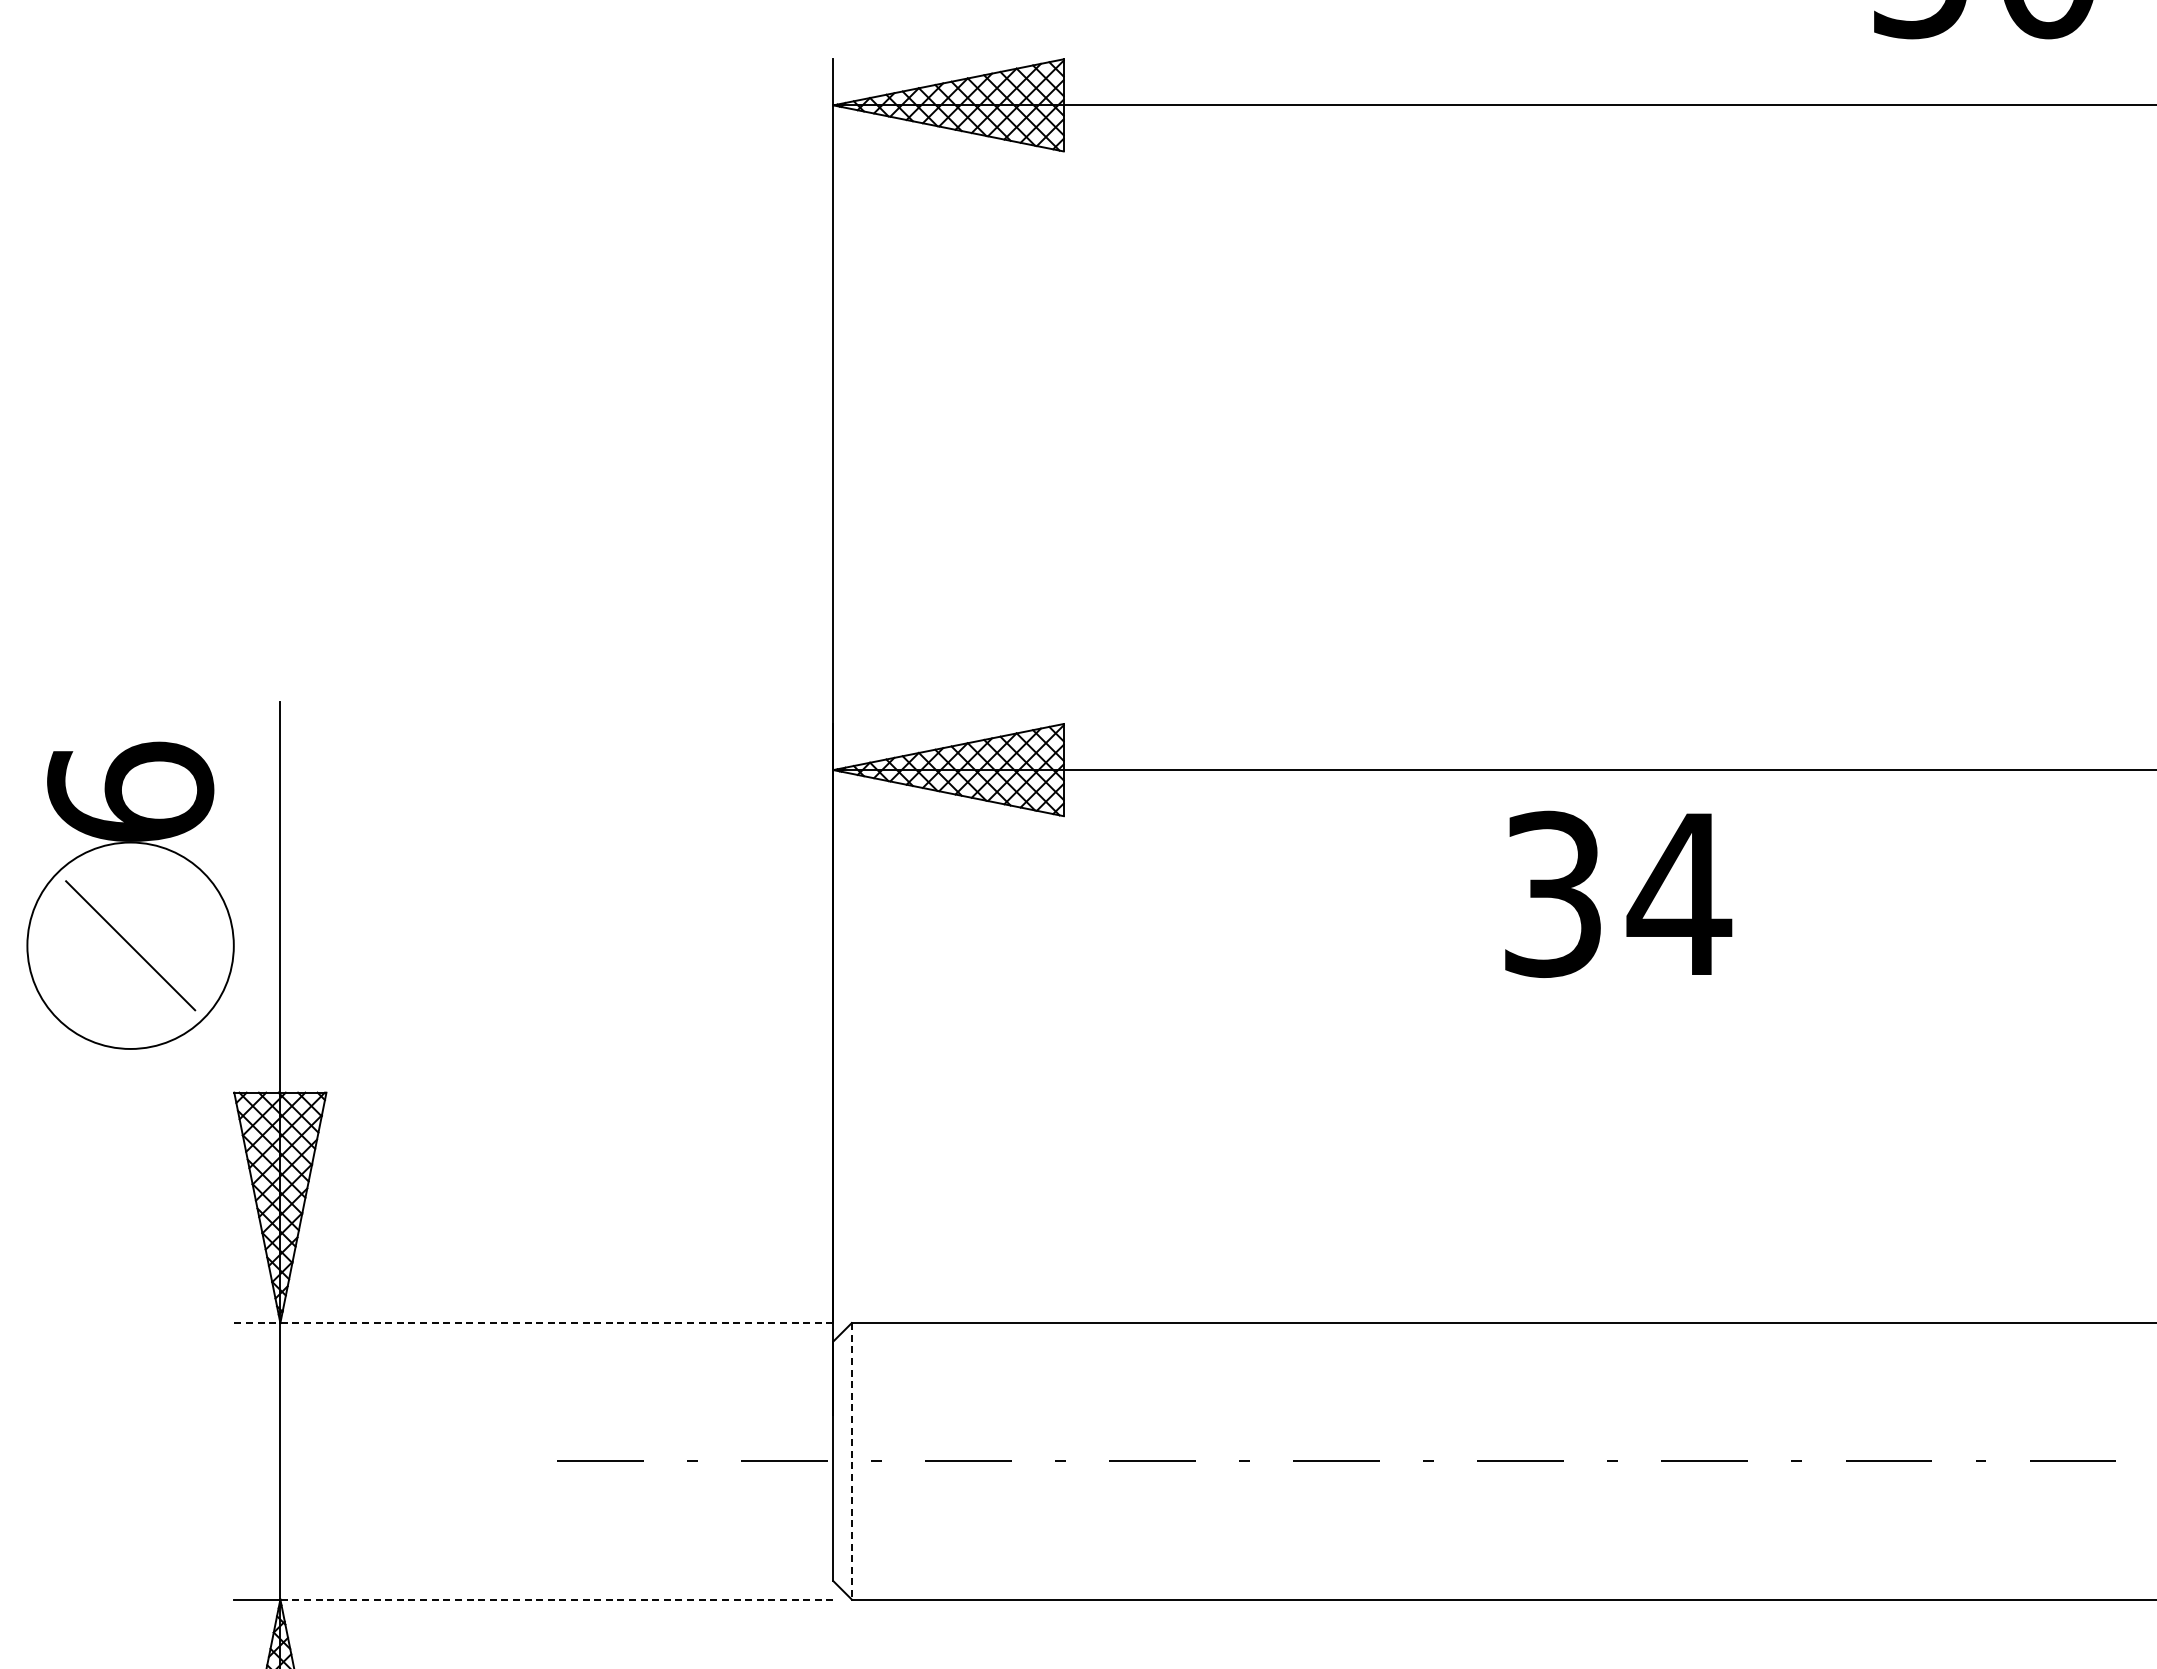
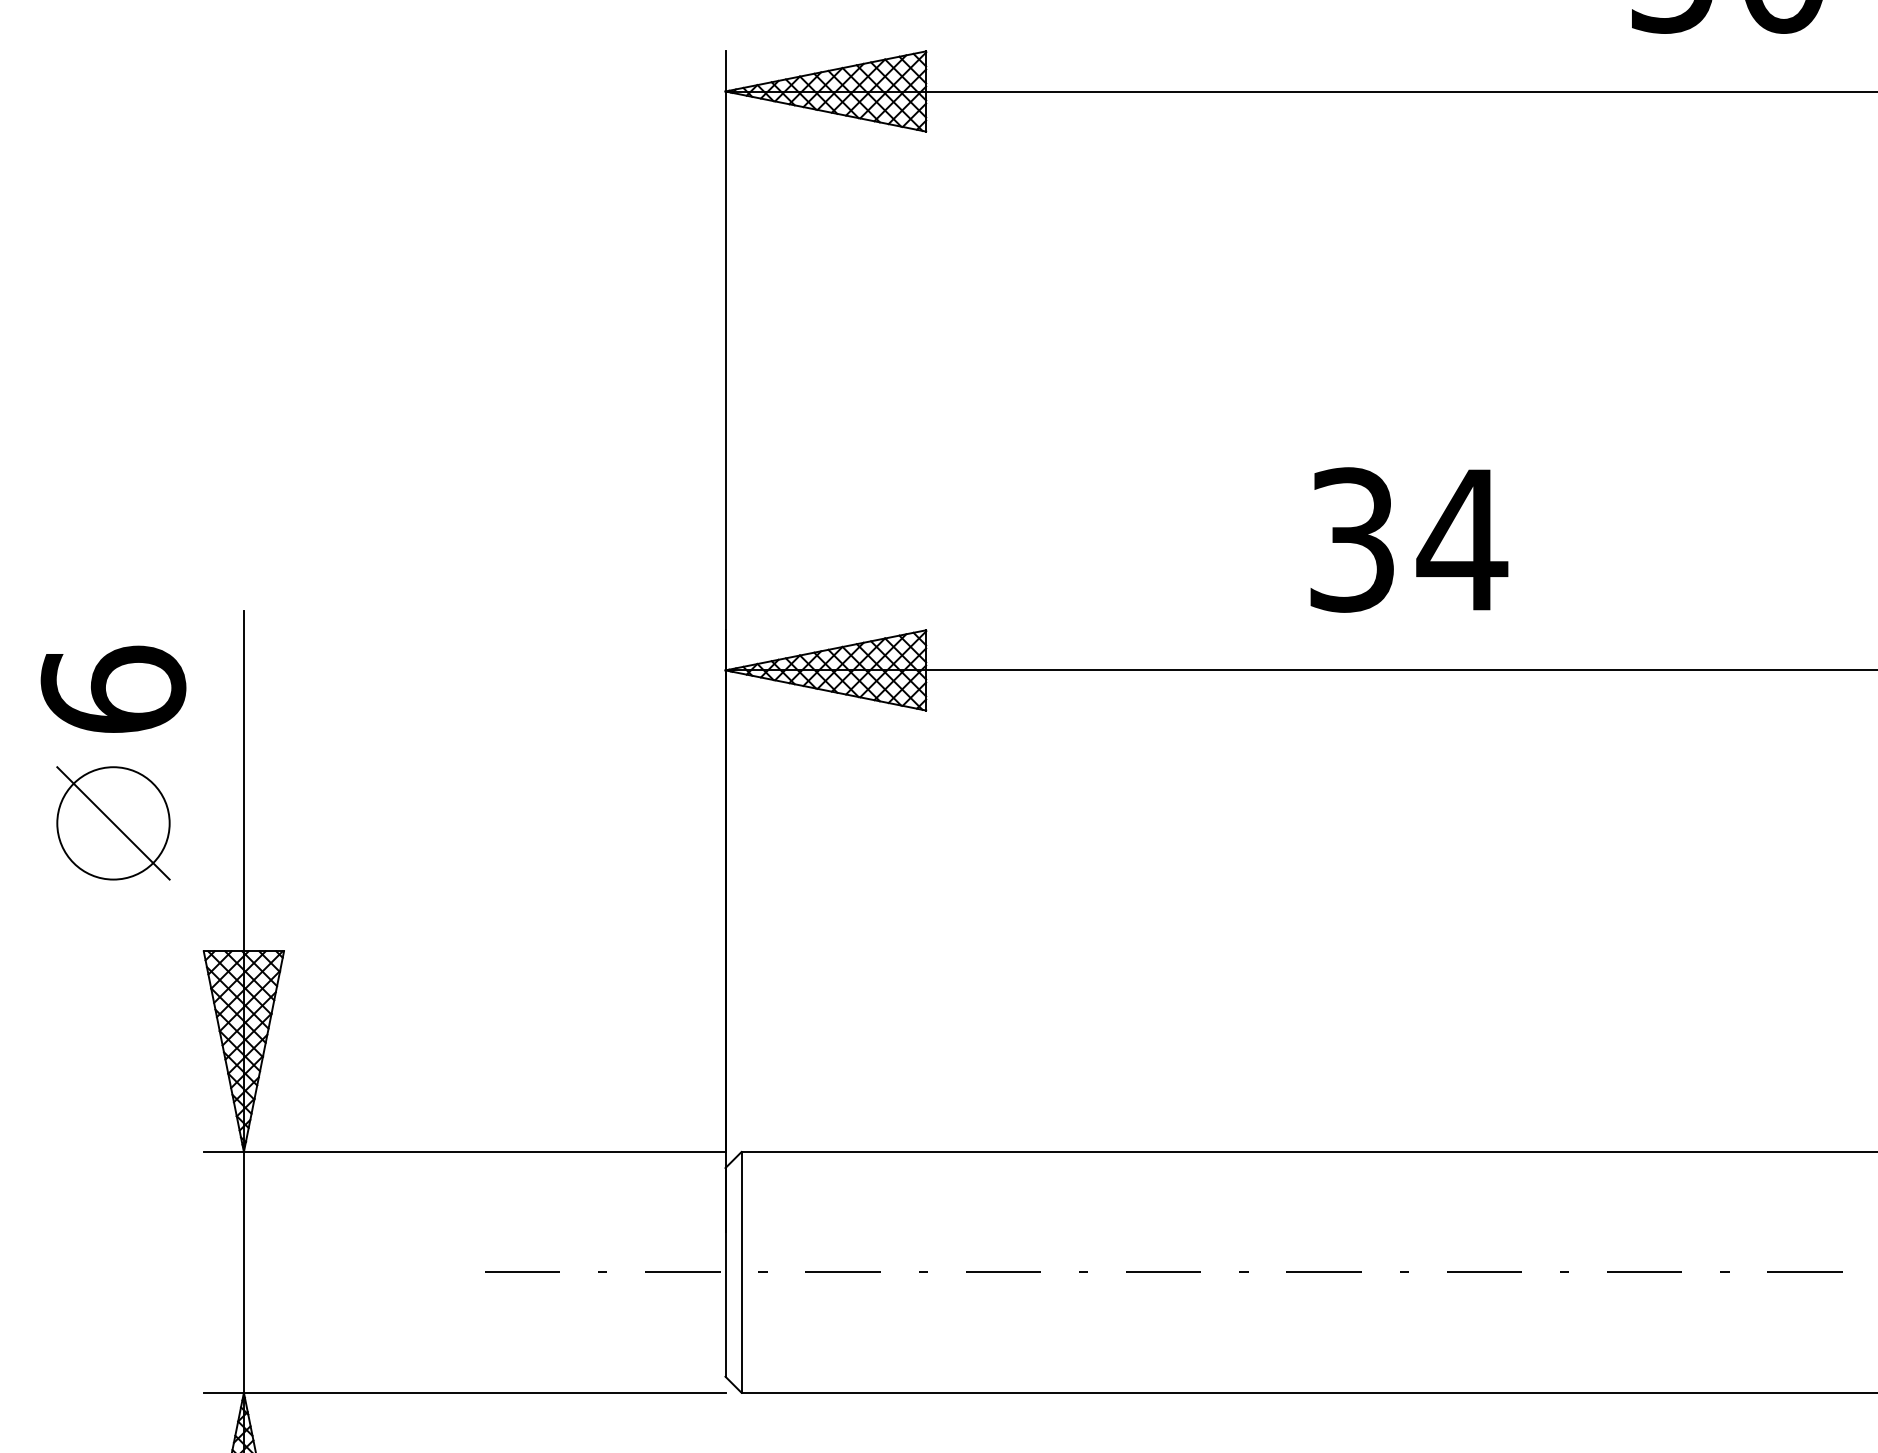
text: (1618, 893) -> (1409, 539), moved
circle: (130, 945) -> (113, 823), size x0.62
line: (533, 1323) -> (464, 1152), dashed -> solid
line: (851, 1461) -> (741, 1272), dashed -> solid
line: (556, 1599) -> (484, 1392), dashed -> solid

